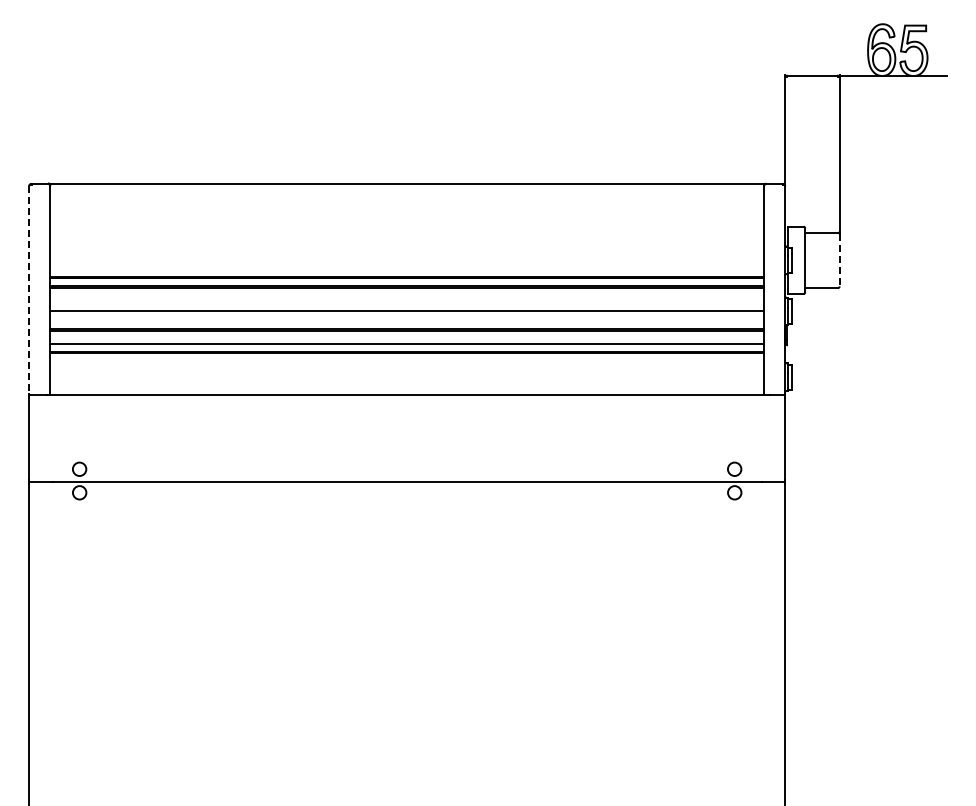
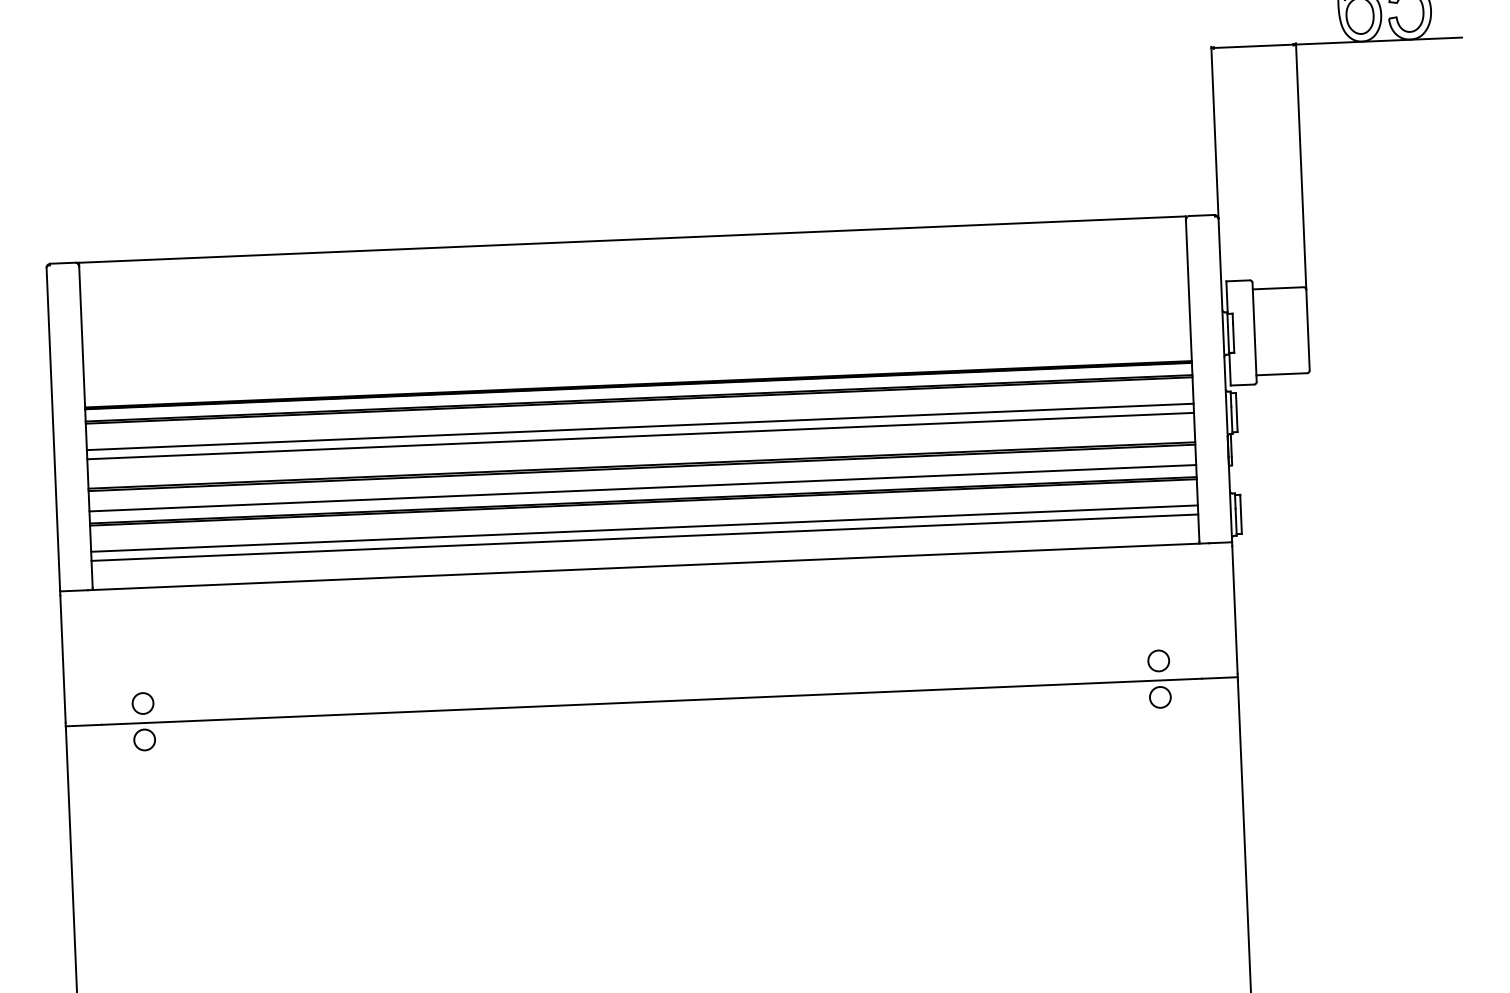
line: (839, 260) -> (1307, 330), dashed -> solid
line: (29, 290) -> (53, 429), dashed -> solid
line: (407, 304) -> (640, 426), added
line: (407, 370) -> (645, 529), added
line: (407, 376) -> (645, 538), added

